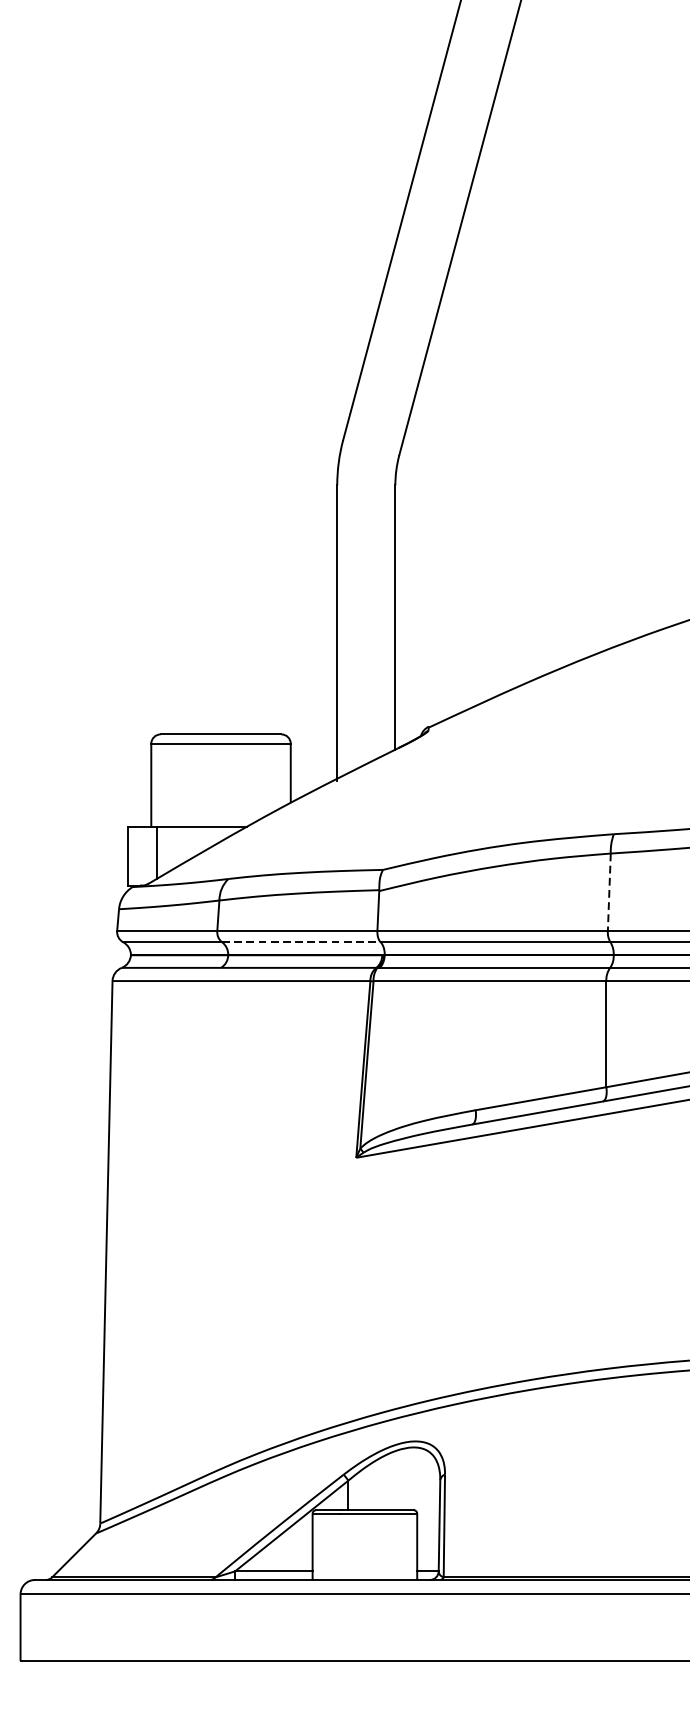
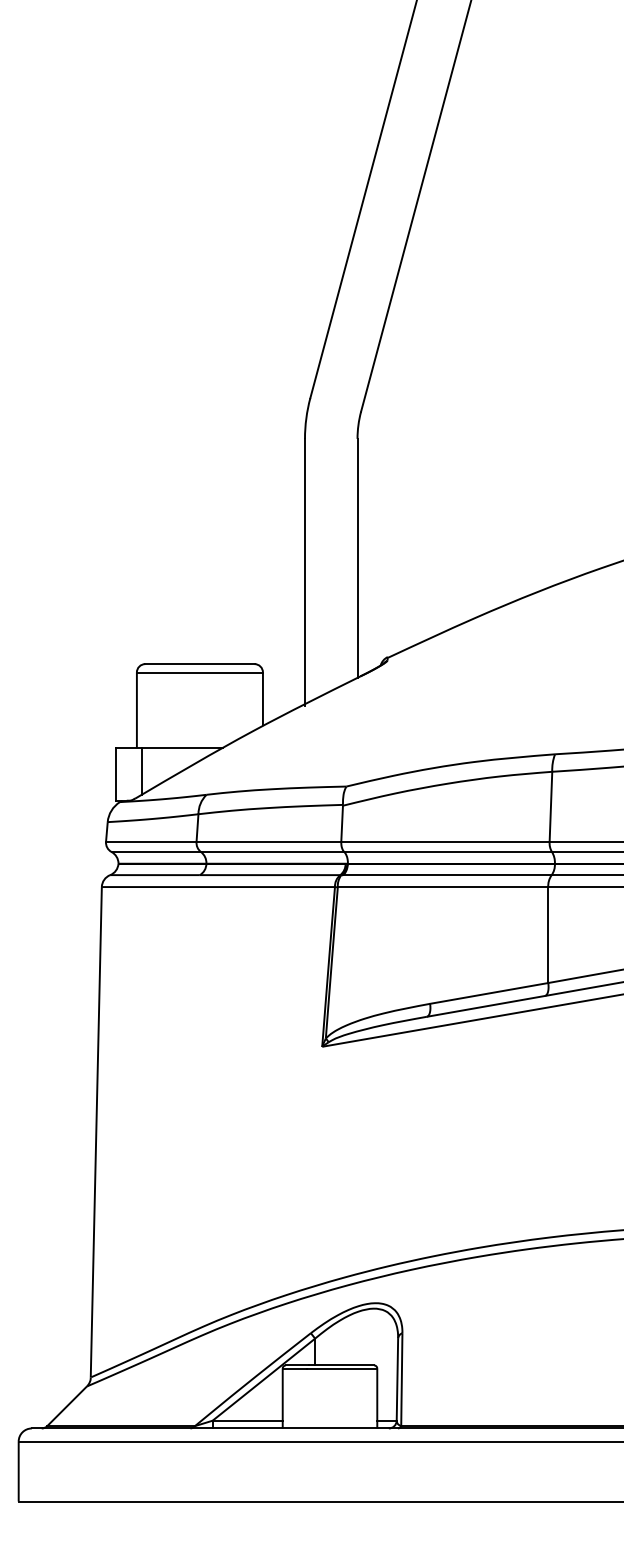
line: (608, 893) -> (550, 807), dashed -> solid
line: (301, 941) -> (272, 851), dashed -> solid

